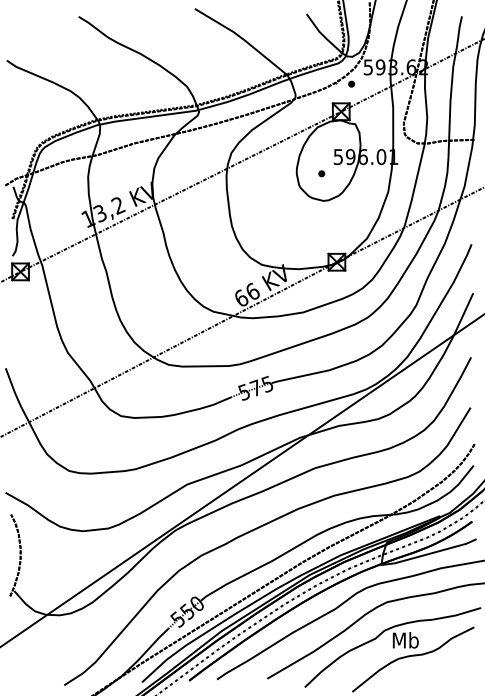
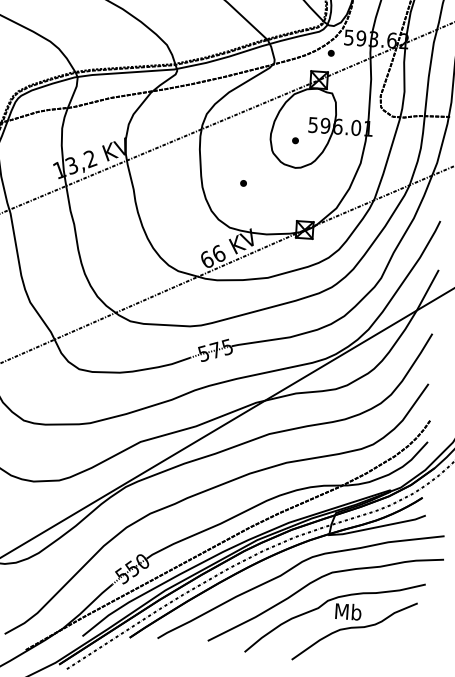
part: (272, 219) -> (243, 183), added

